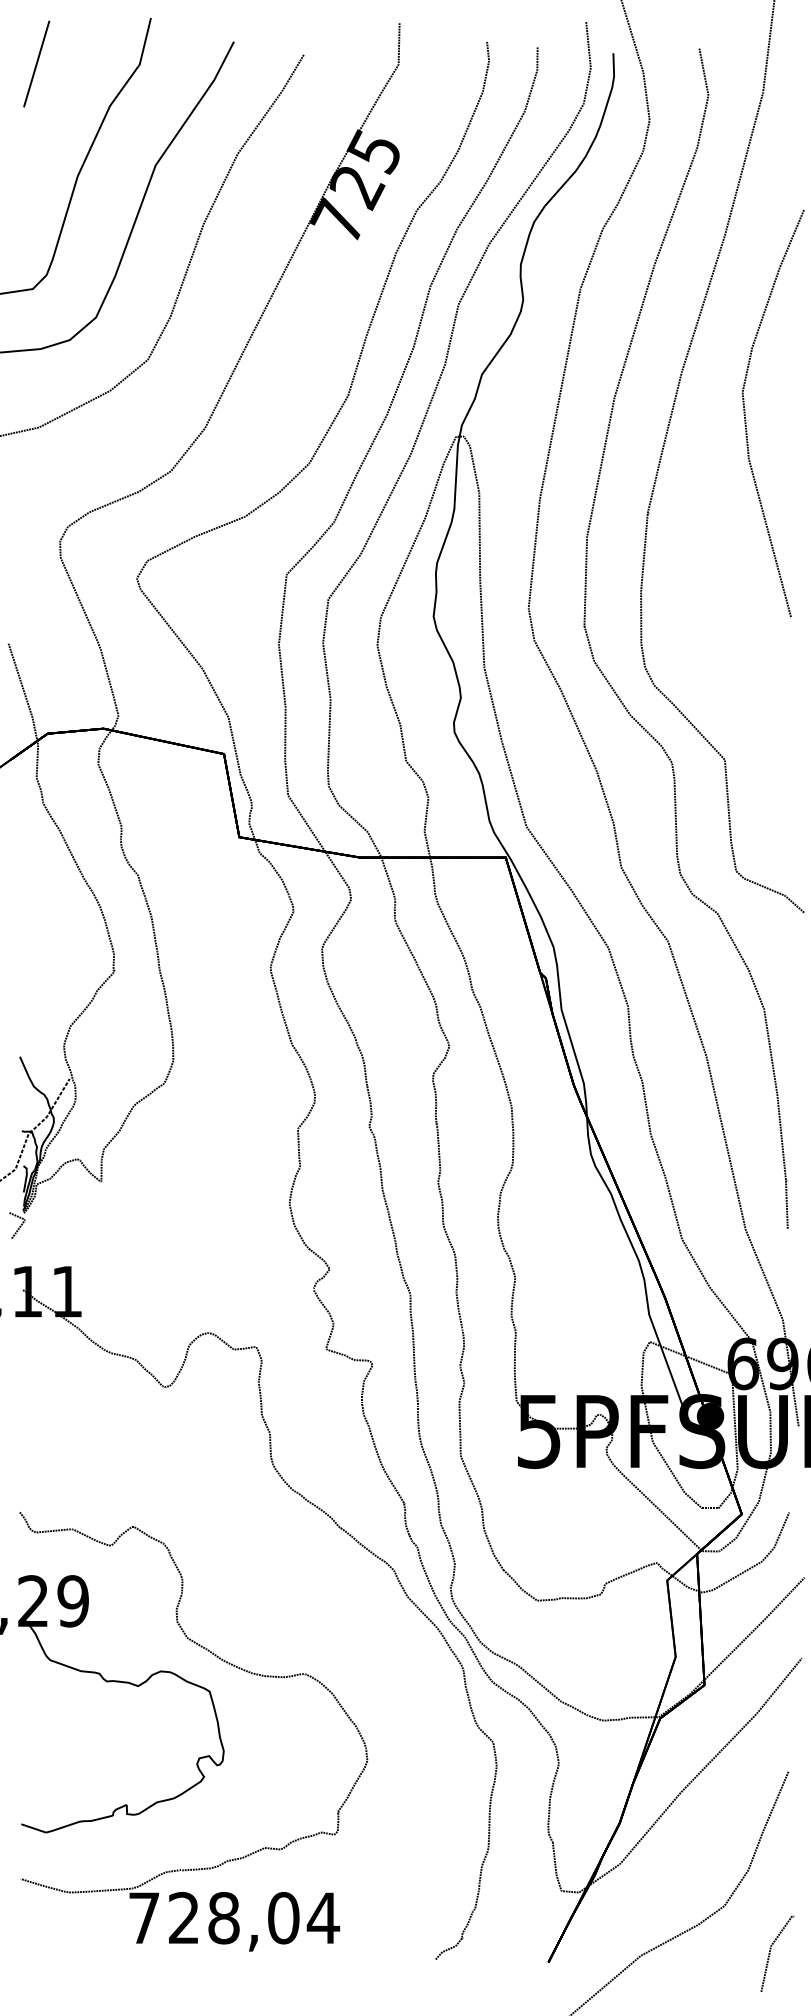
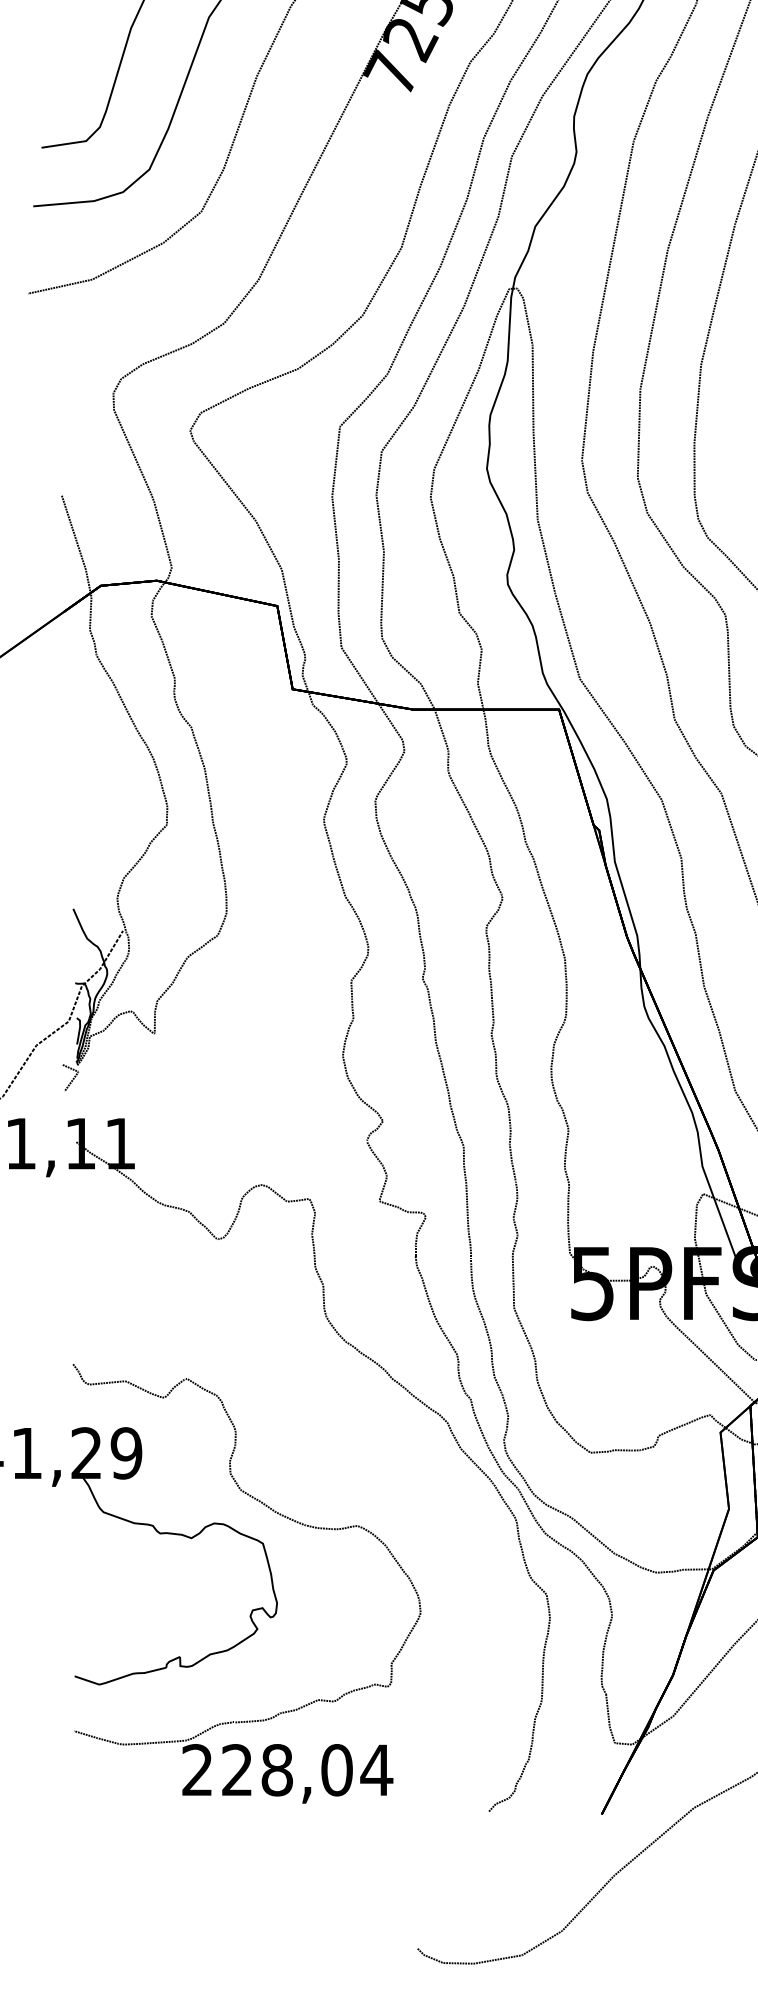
text: (143, 1917) -> (196, 1769), 728,04 -> 228,04

